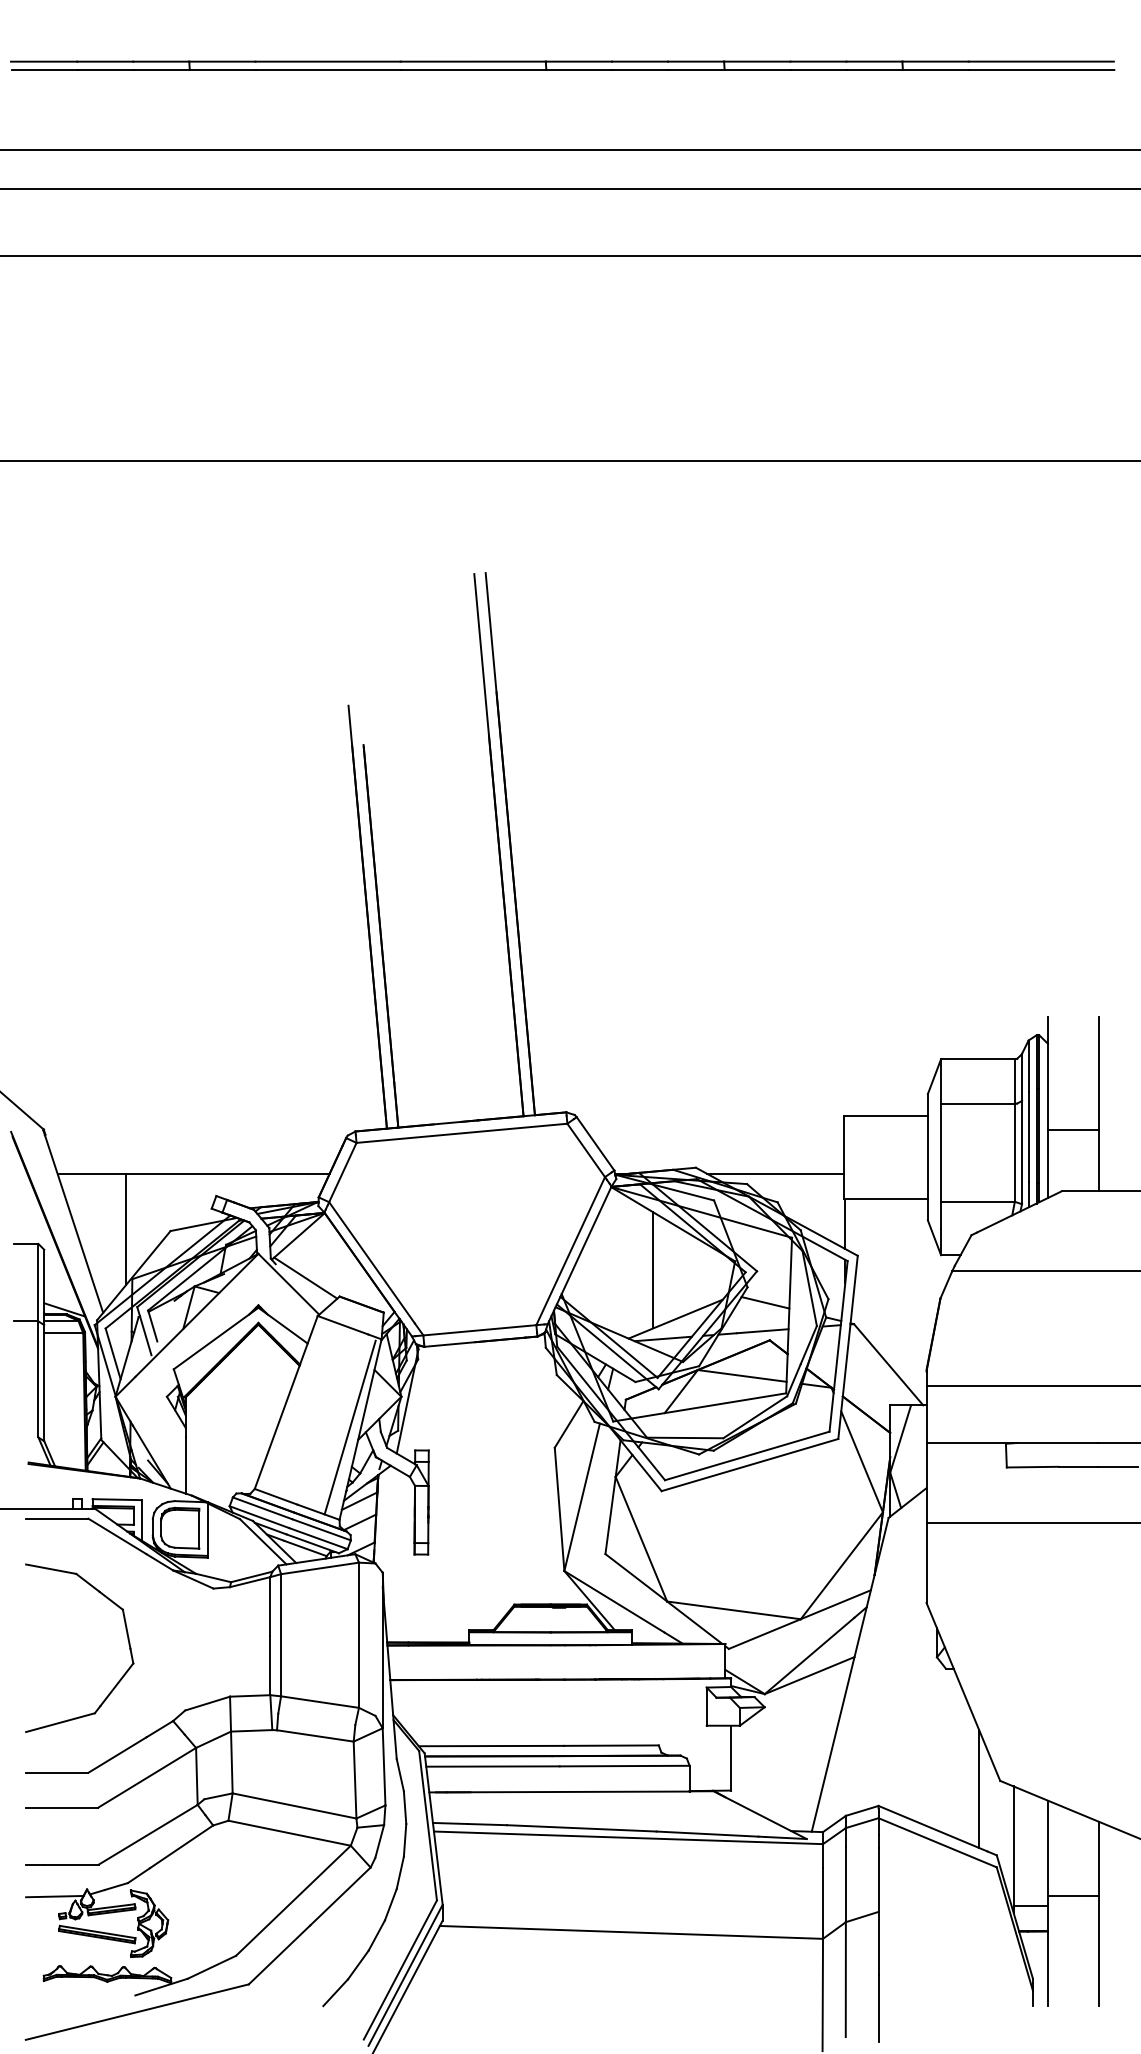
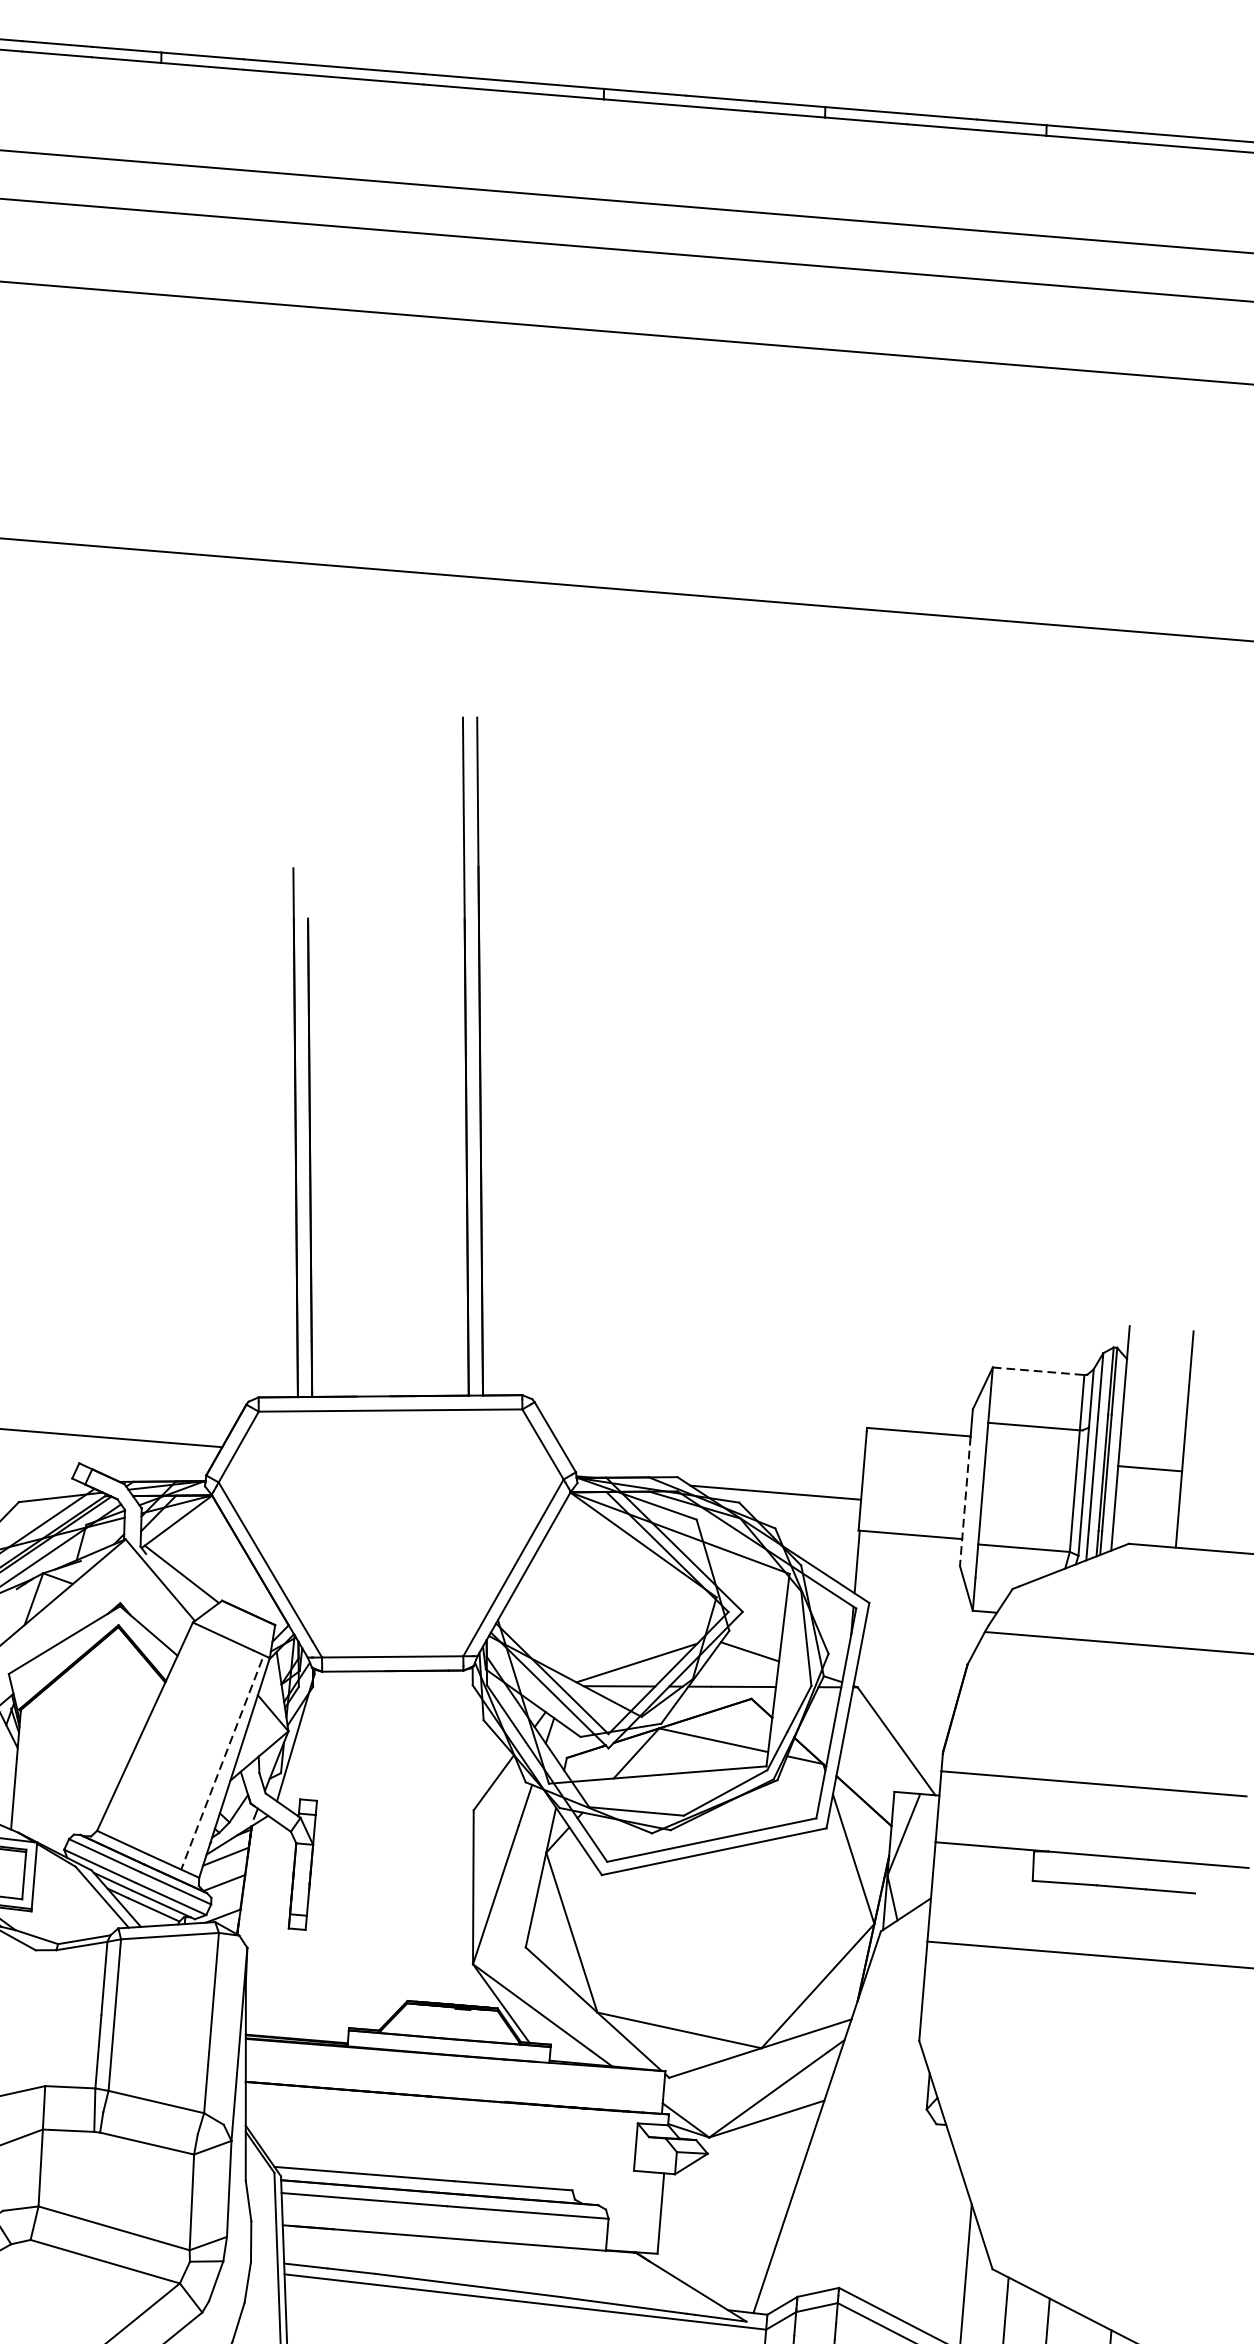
line: (977, 1059) -> (1037, 1371), solid -> dashed
line: (927, 1168) -> (964, 1501), solid -> dashed
line: (653, 1270) -> (614, 1600), removed
line: (350, 1428) -> (222, 1765), solid -> dashed

